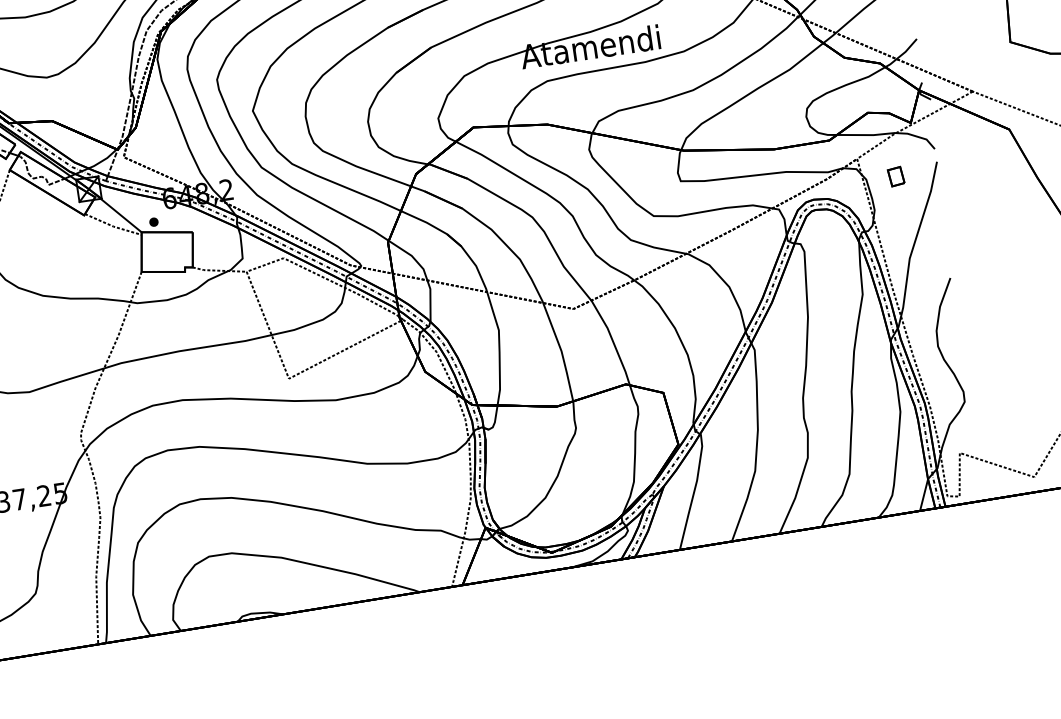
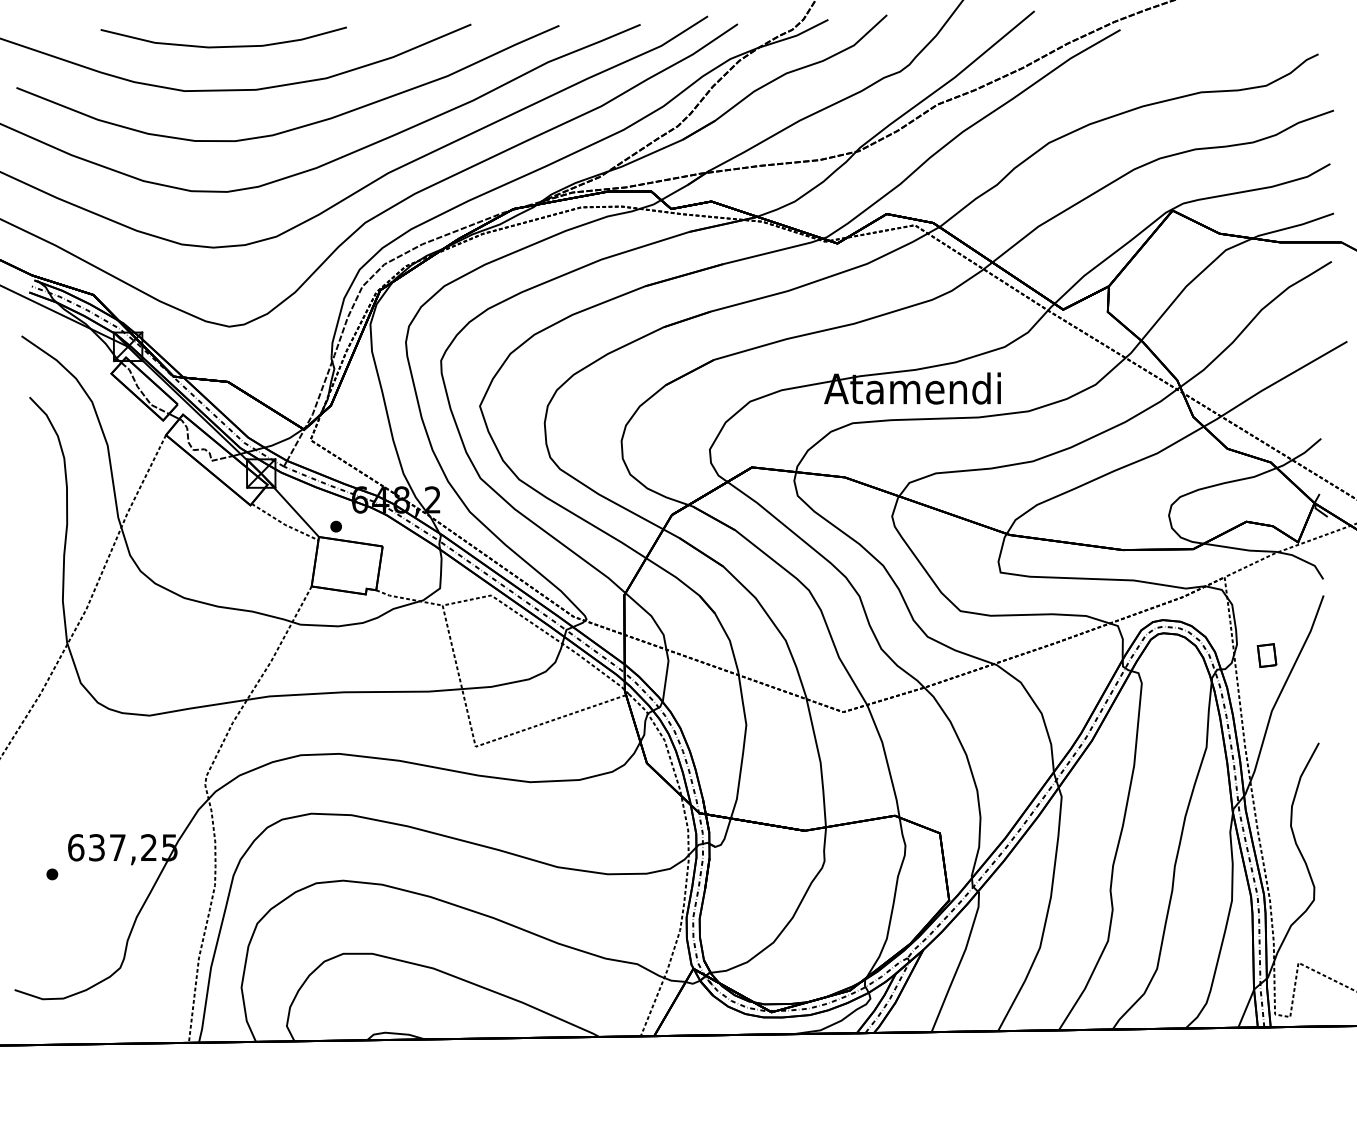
part: (895, 176) -> (1266, 655), moved

